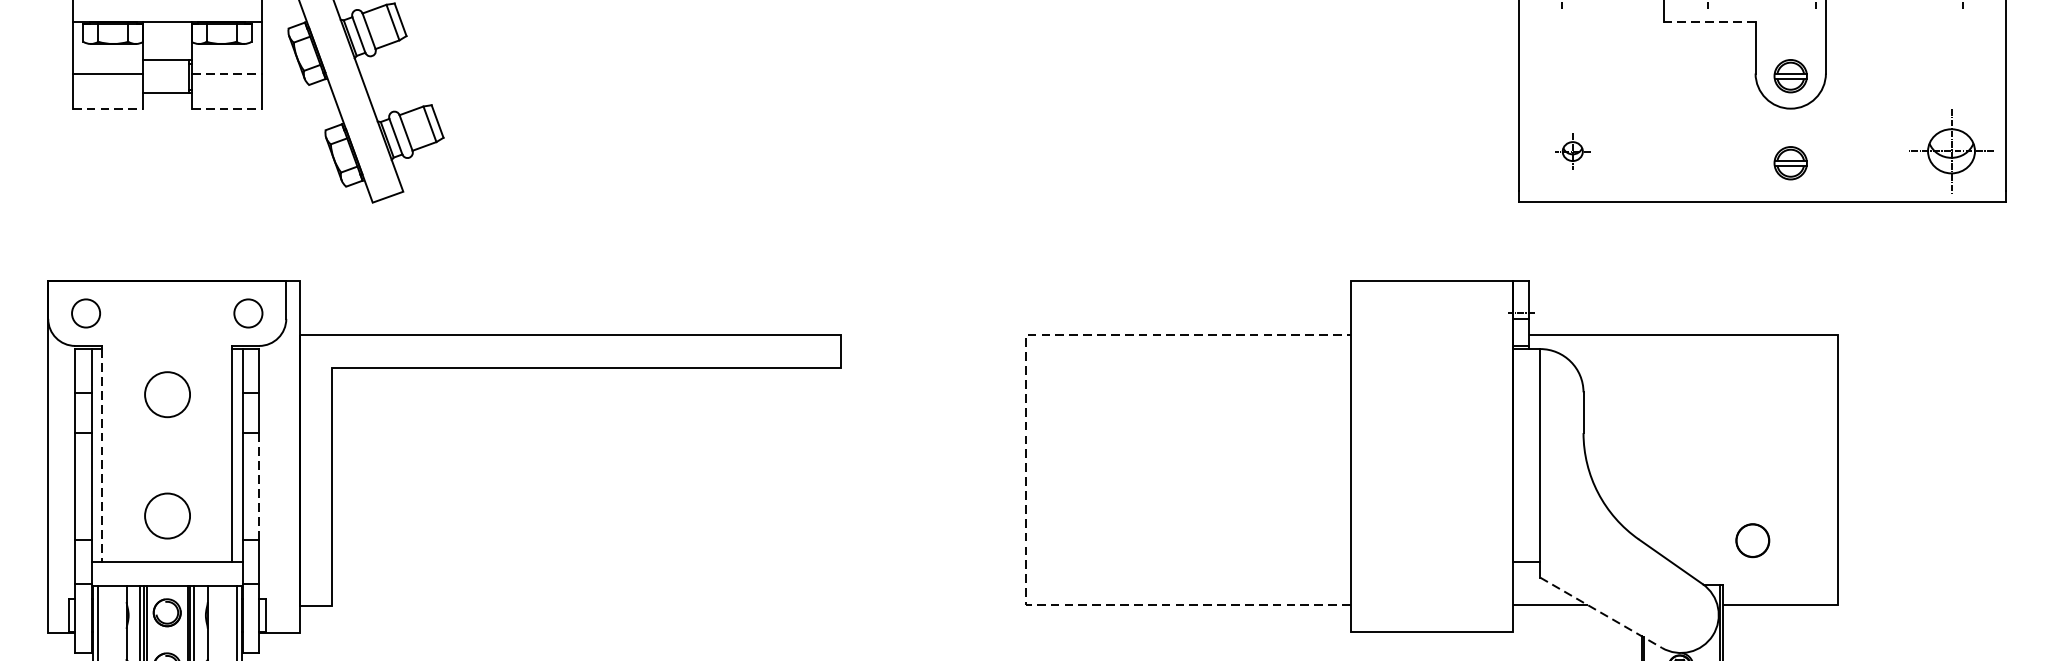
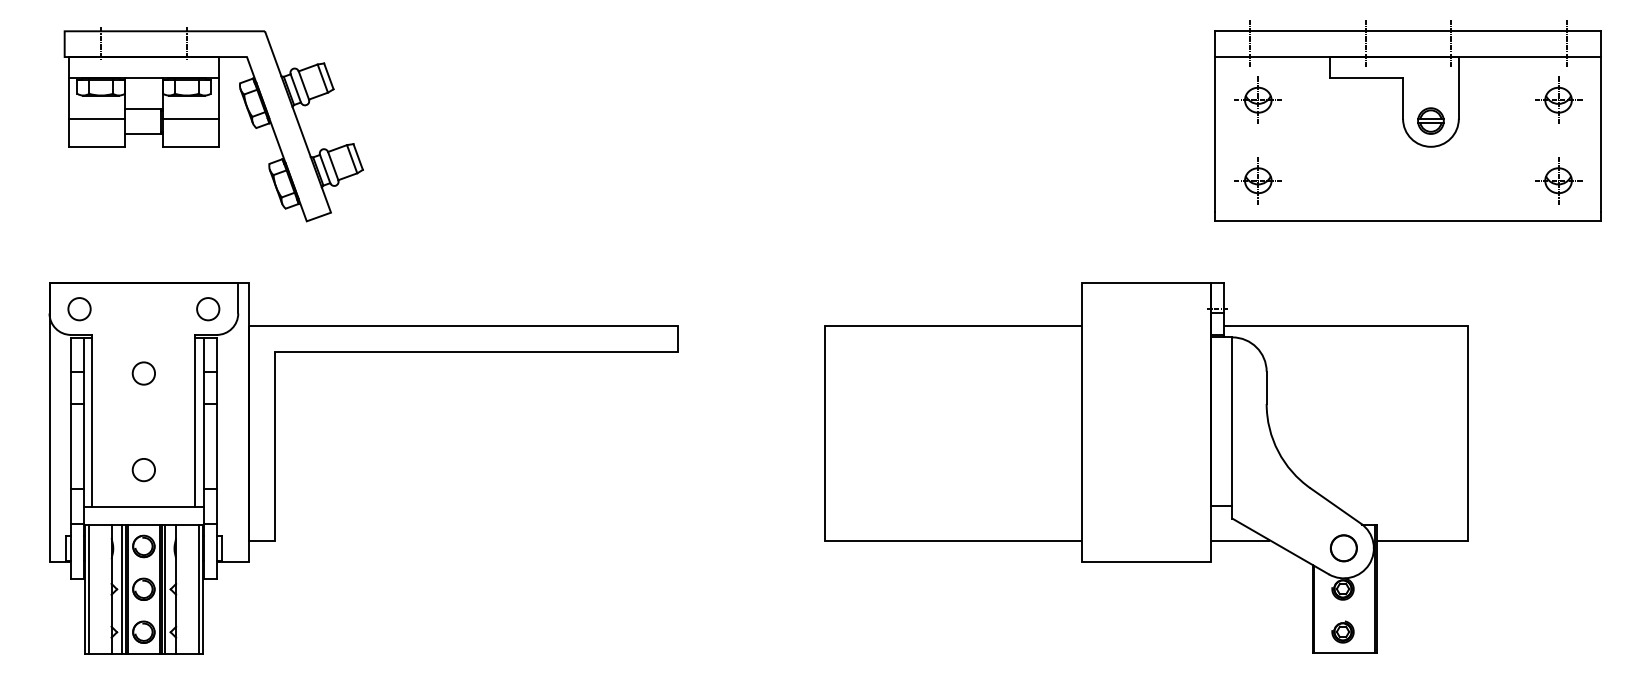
line: (1710, 22) -> (1367, 78), dashed -> solid
part: (1571, 48) -> (1257, 99), added
part: (1951, 48) -> (1558, 99), added
line: (227, 74) -> (191, 119), dashed -> solid
line: (107, 109) -> (96, 147), dashed -> solid
line: (227, 109) -> (191, 147), dashed -> solid
part: (1571, 151) -> (1257, 180), size x1.67
part: (1951, 151) -> (1558, 180), size x0.71
part: (1790, 162) -> (1430, 189), removed
circle: (166, 394) -> (143, 373), size x0.62
line: (102, 456) -> (92, 422), dashed -> solid
line: (1025, 469) -> (824, 432), dashed -> solid
line: (258, 486) -> (216, 446), dashed -> solid
circle: (166, 516) -> (143, 470), size x0.62
circle: (1752, 540) -> (1343, 548), moved
line: (1600, 612) -> (1280, 546), dashed -> solid

